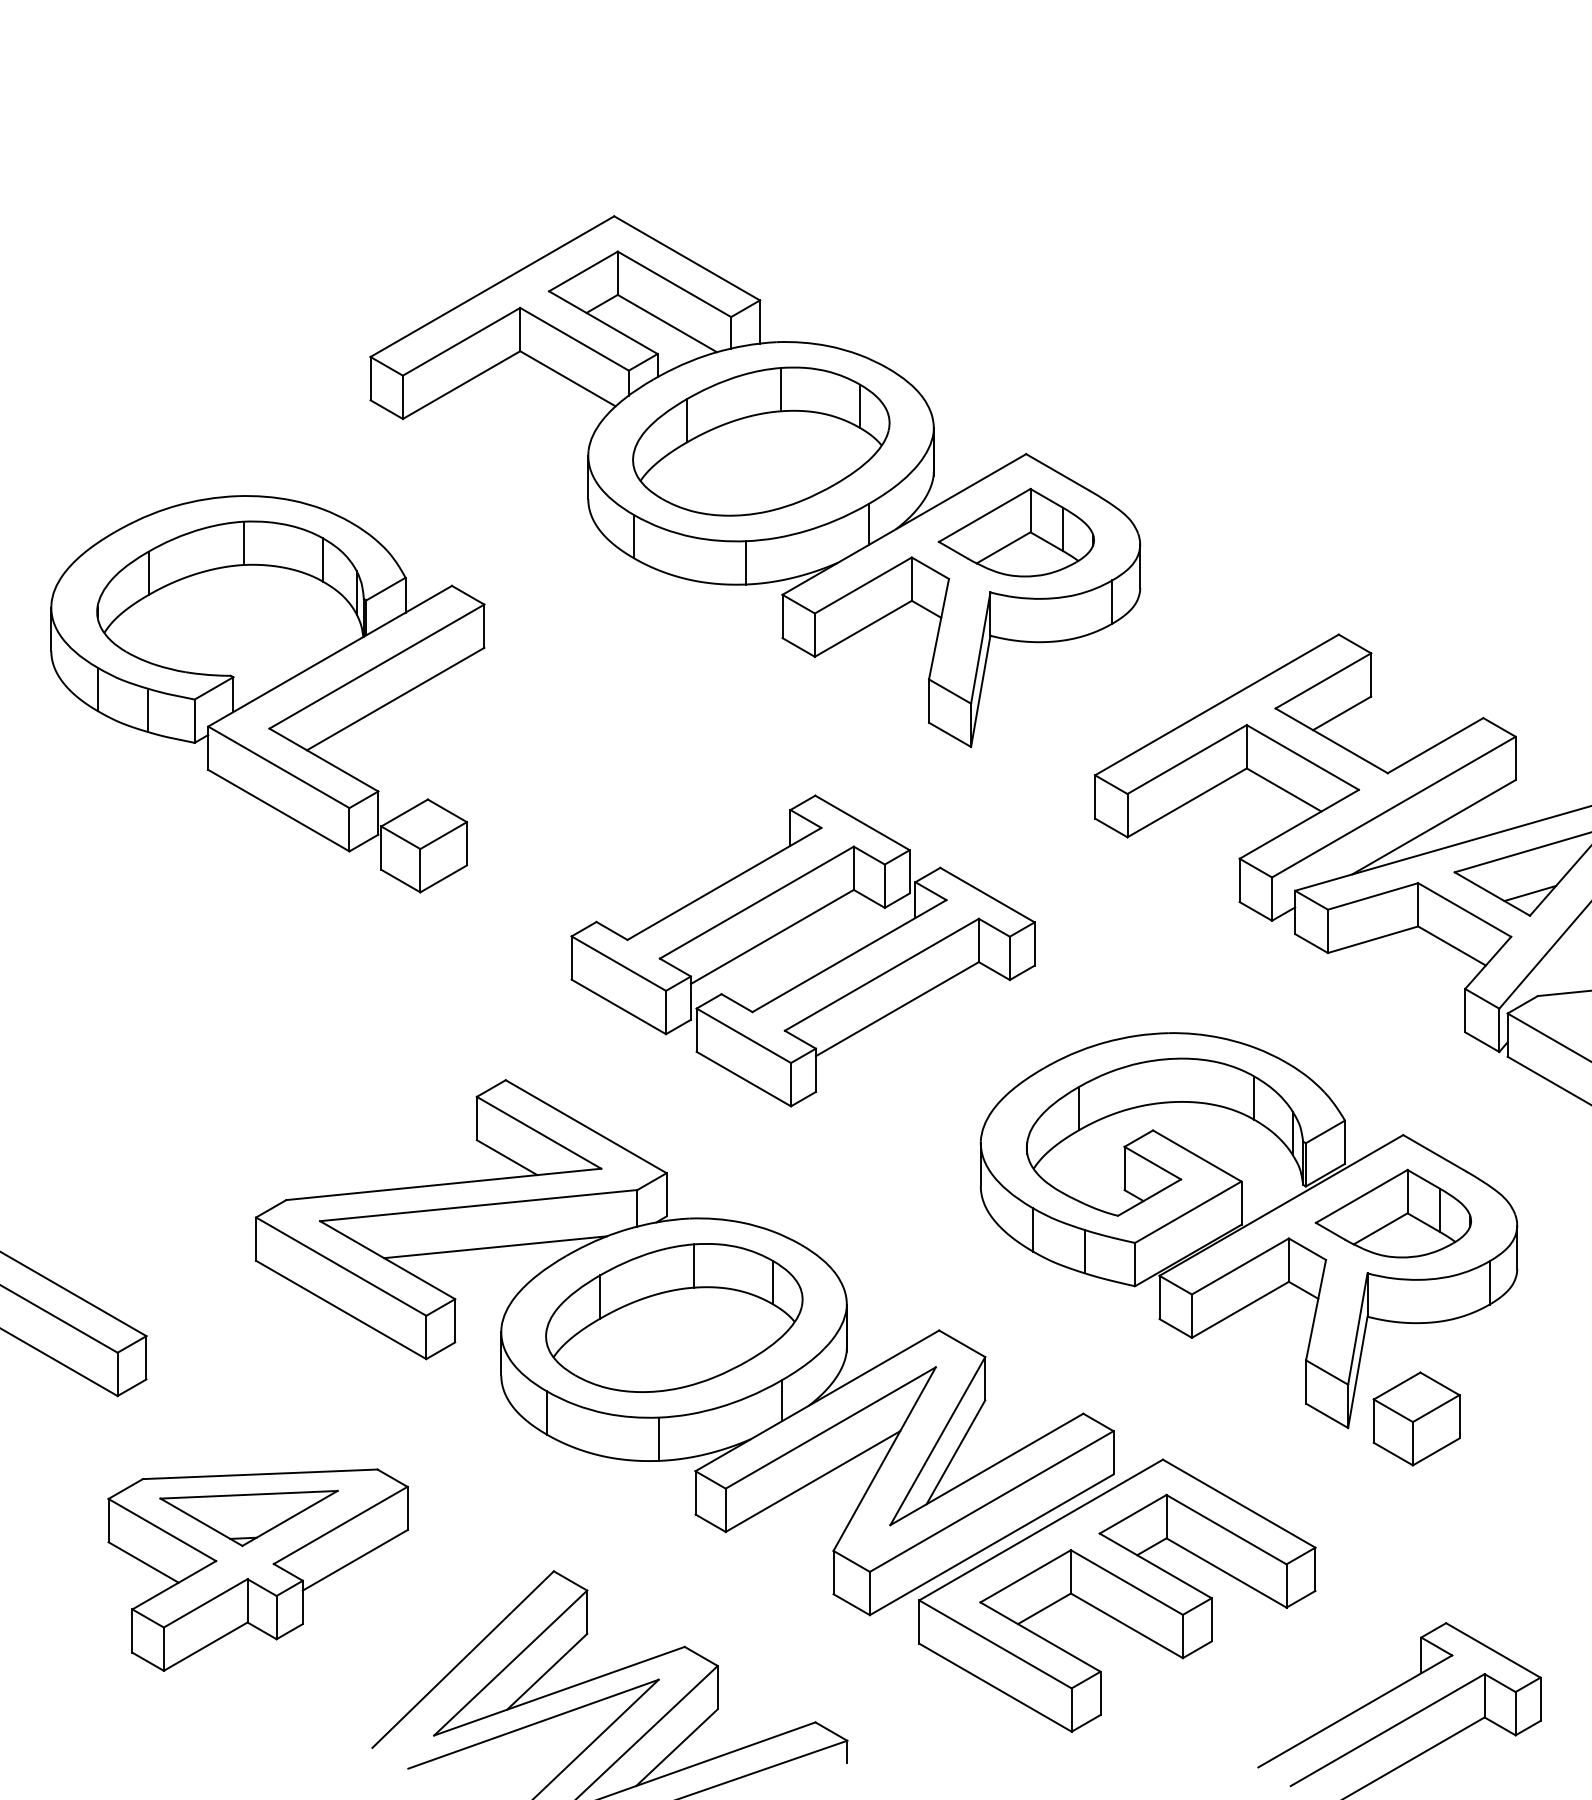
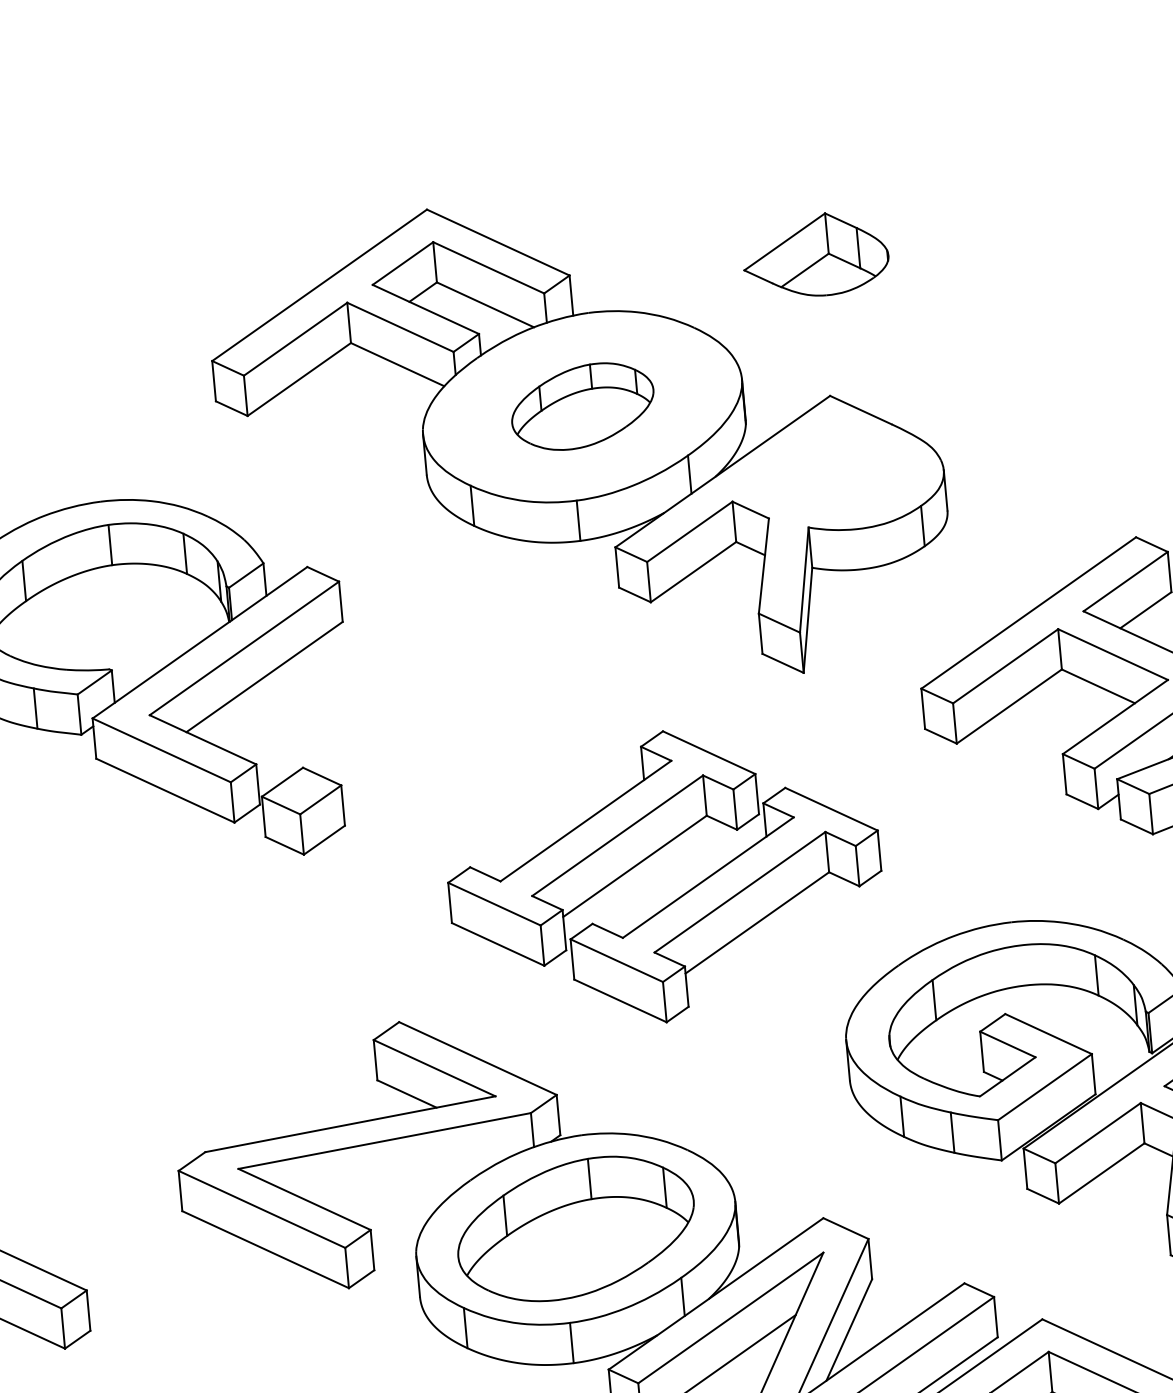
part: (761, 441) -> (582, 406), size x0.6
part: (1015, 532) -> (814, 255), moved
line: (495, 1247) -> (403, 1178), removed

